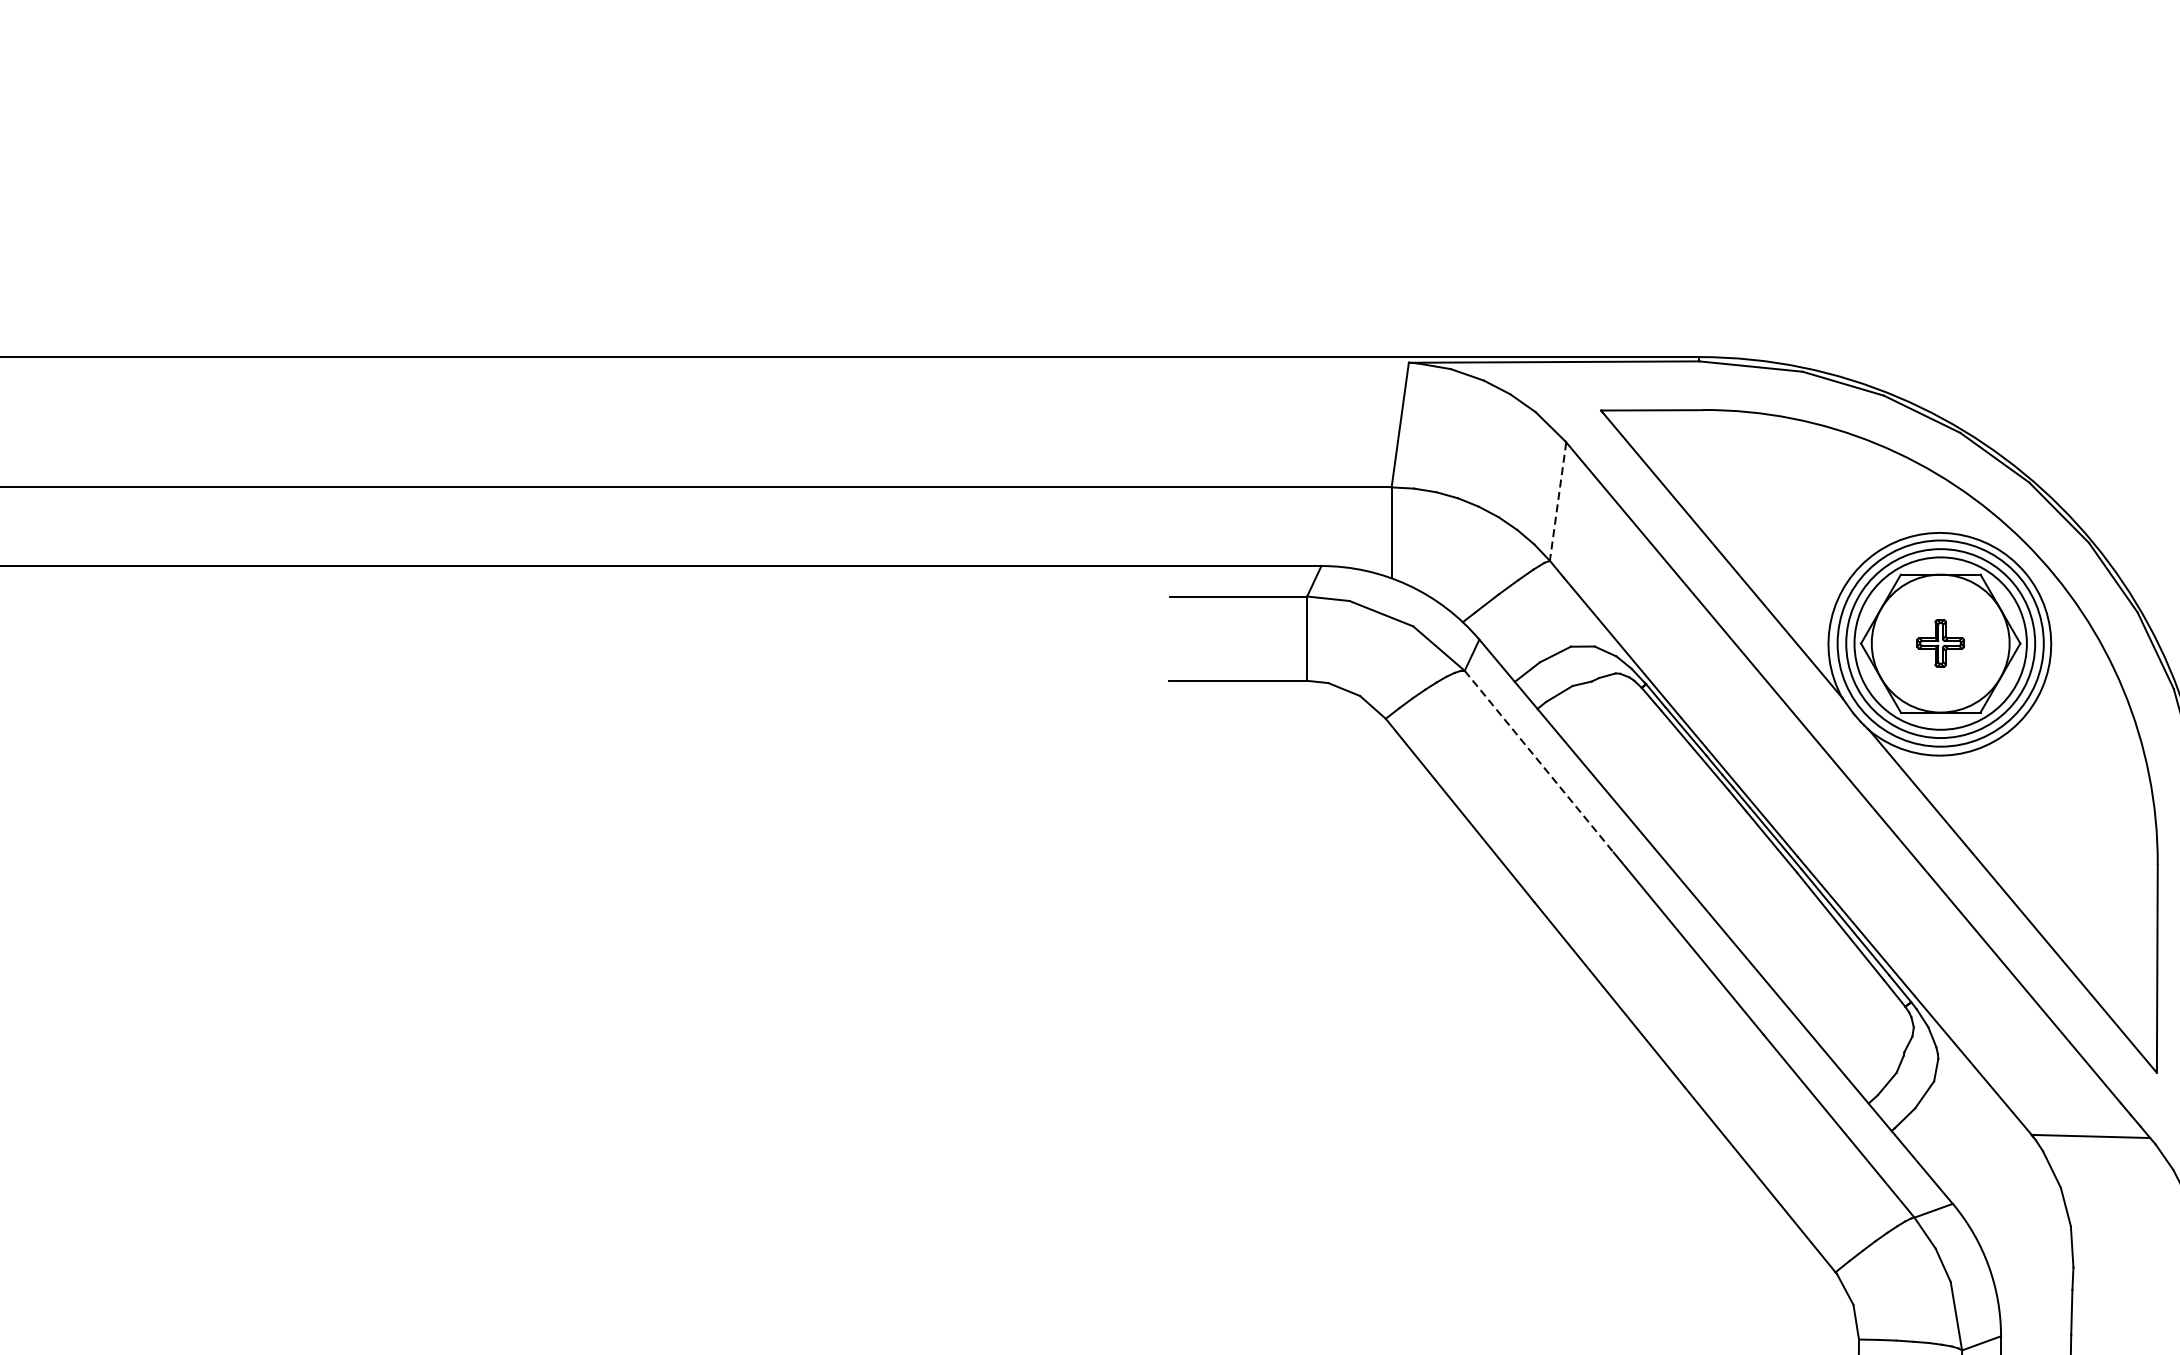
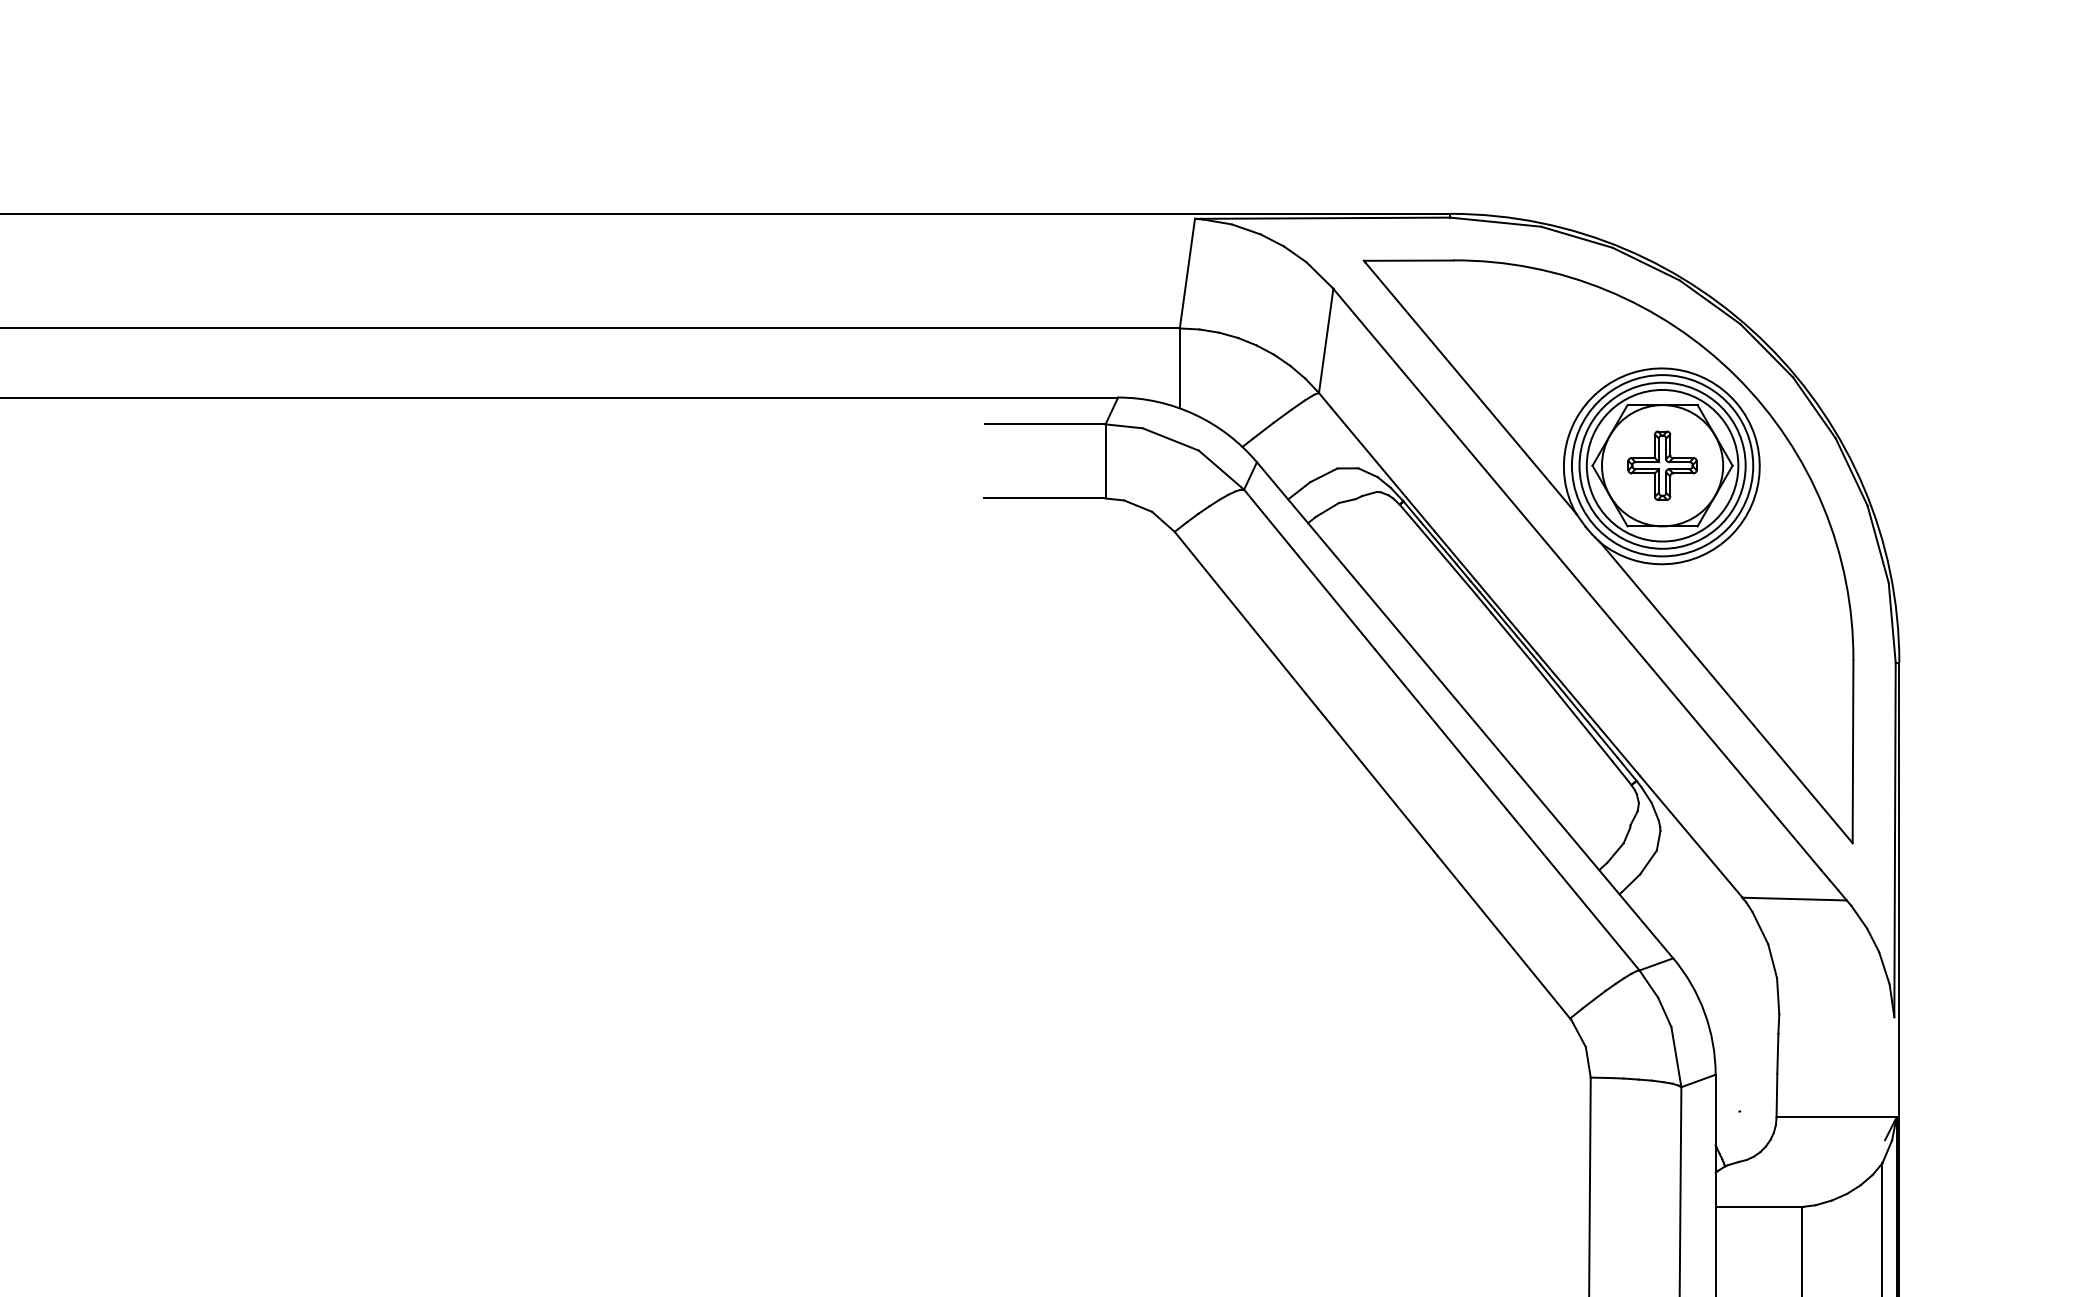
line: (1558, 501) -> (1326, 340), dashed -> solid
part: (1940, 643) -> (1662, 465), size x1.67
line: (1539, 761) -> (1309, 569), dashed -> solid

